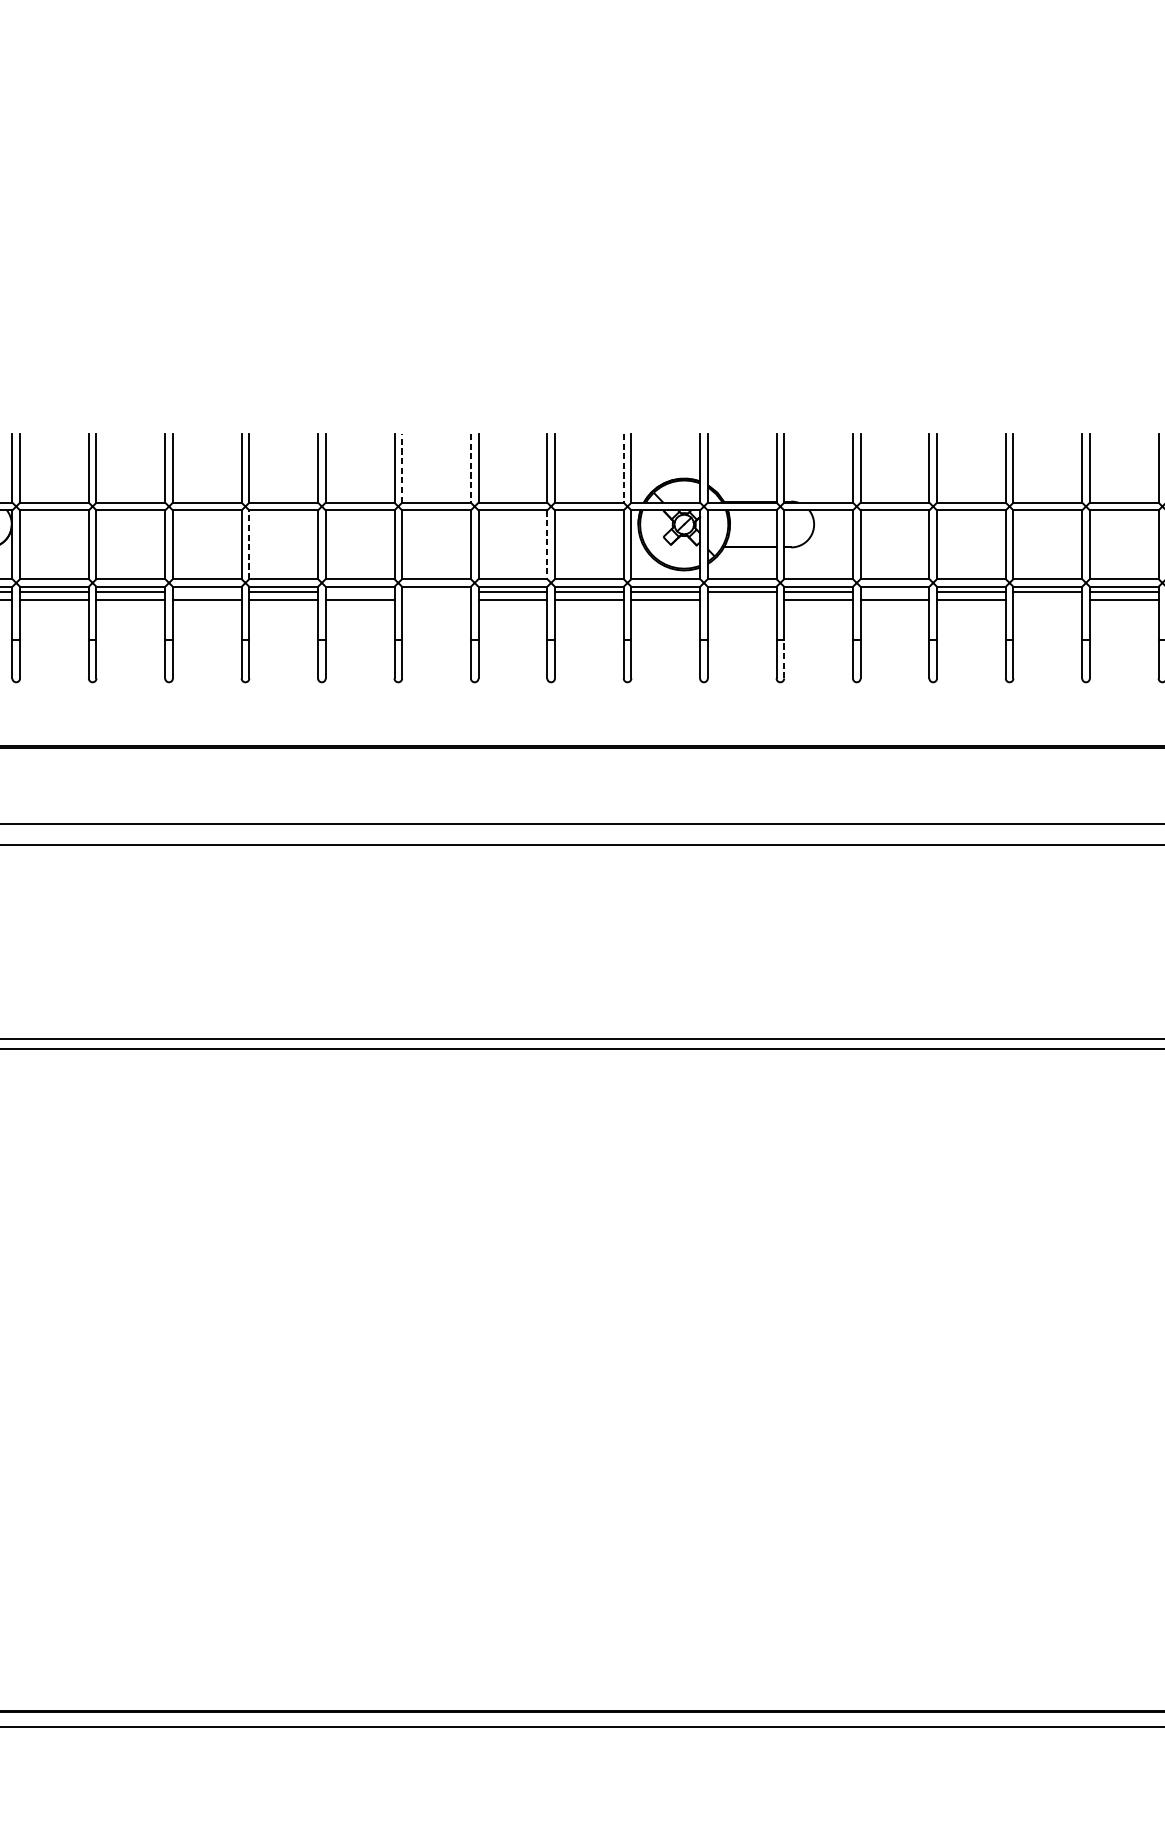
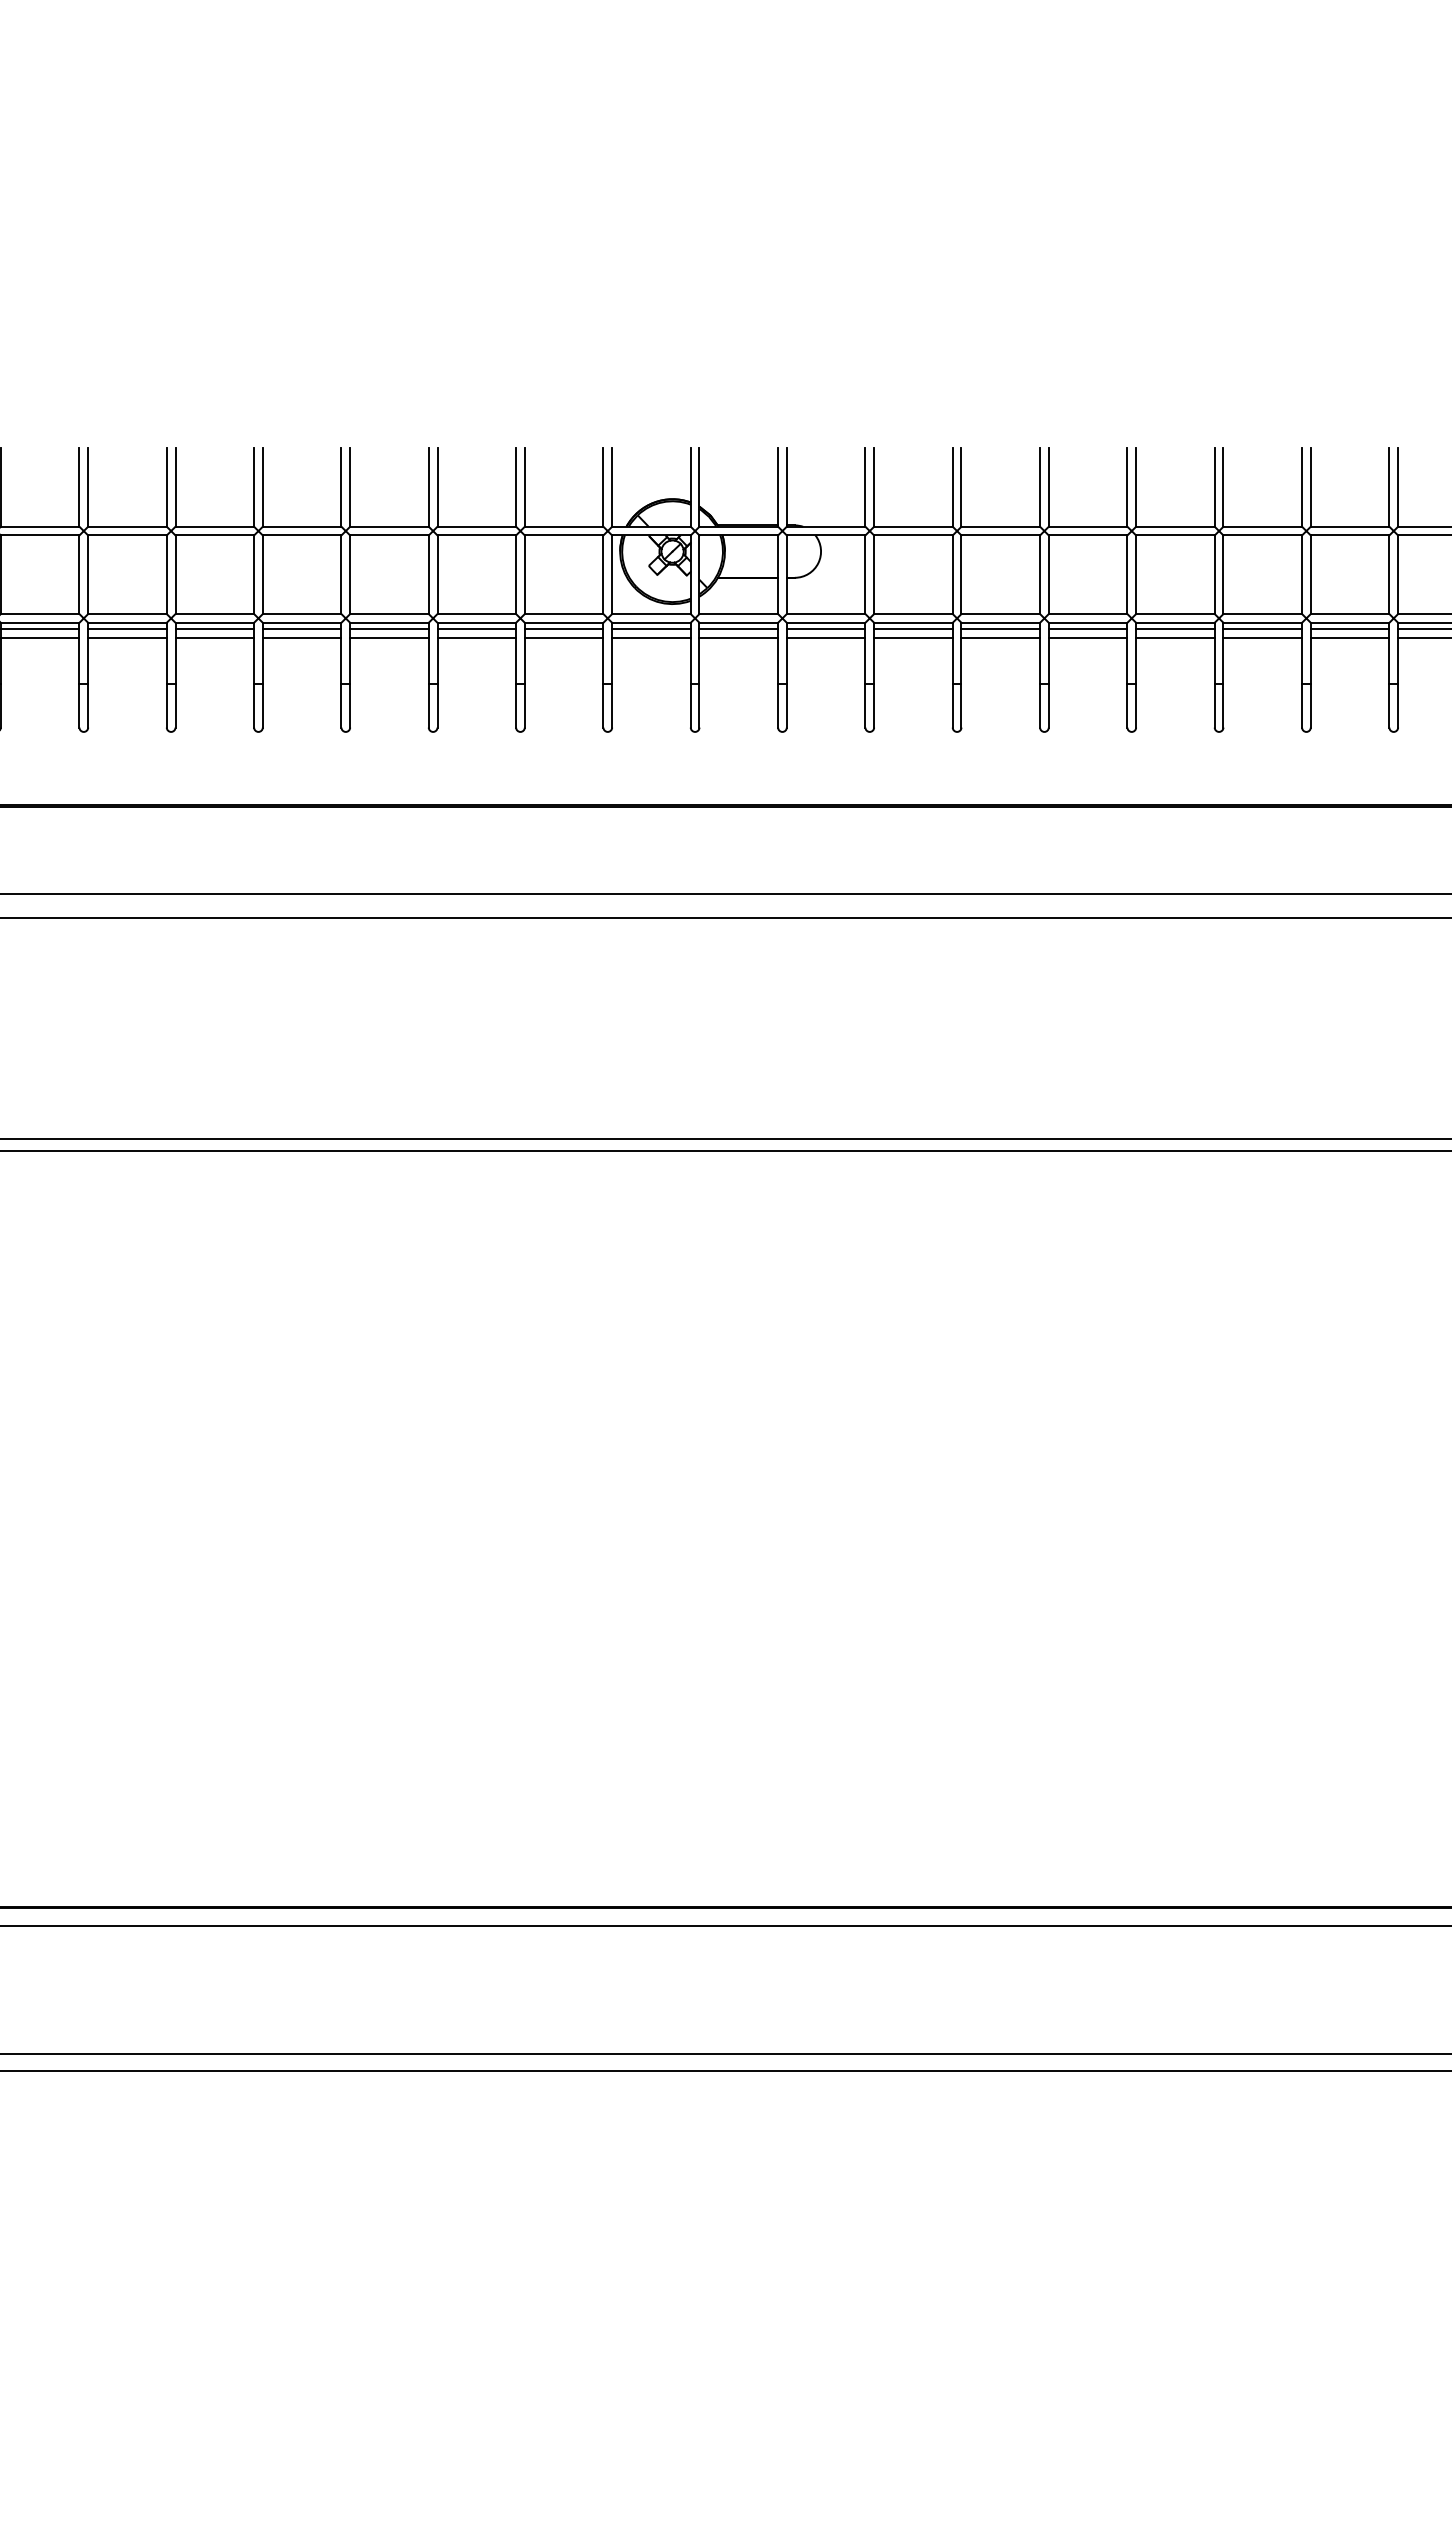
line: (402, 467) -> (350, 486), dashed -> solid
line: (470, 468) -> (428, 487), dashed -> solid
line: (623, 468) -> (603, 487), dashed -> solid
line: (249, 544) -> (175, 574), dashed -> solid
line: (547, 545) -> (516, 575), dashed -> solid
line: (207, 592) -> (127, 629), added
line: (359, 592) -> (301, 629), added
line: (436, 592) -> (389, 629), added
line: (895, 592) -> (913, 629), added
line: (436, 600) -> (389, 638), added
line: (741, 600) -> (738, 638), added
line: (1047, 600) -> (1087, 638), added
line: (783, 659) -> (786, 705), dashed -> solid

